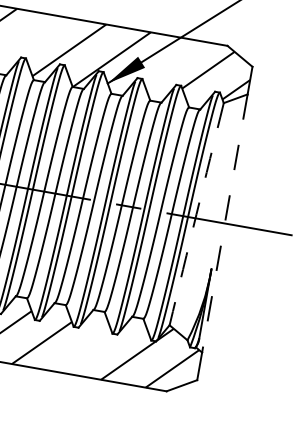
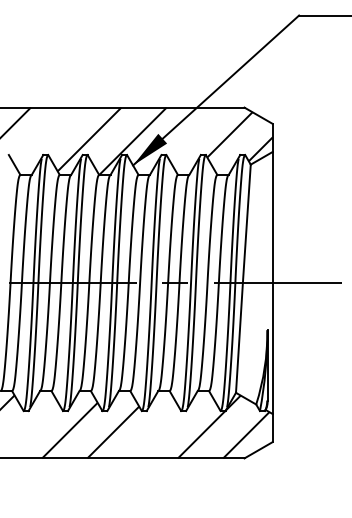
arc: (196, 213) -> (243, 278), dashed -> solid
line: (224, 223) -> (272, 283), dashed -> solid

